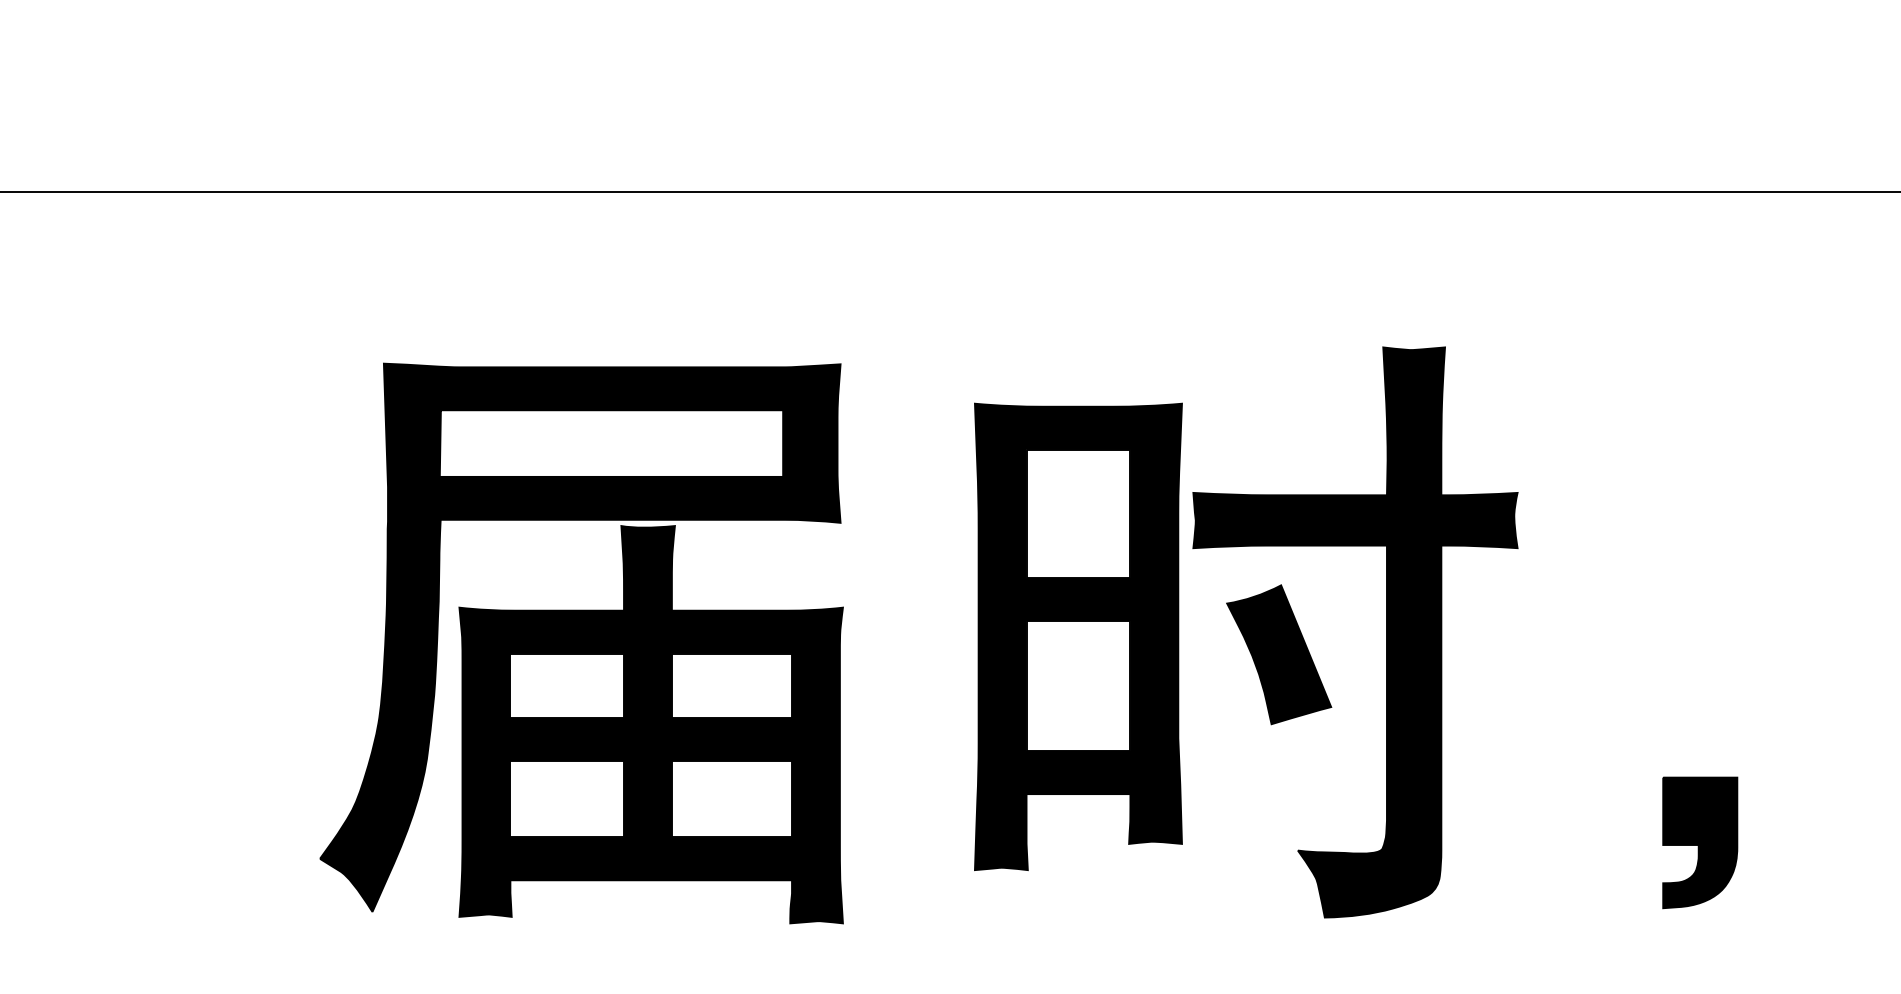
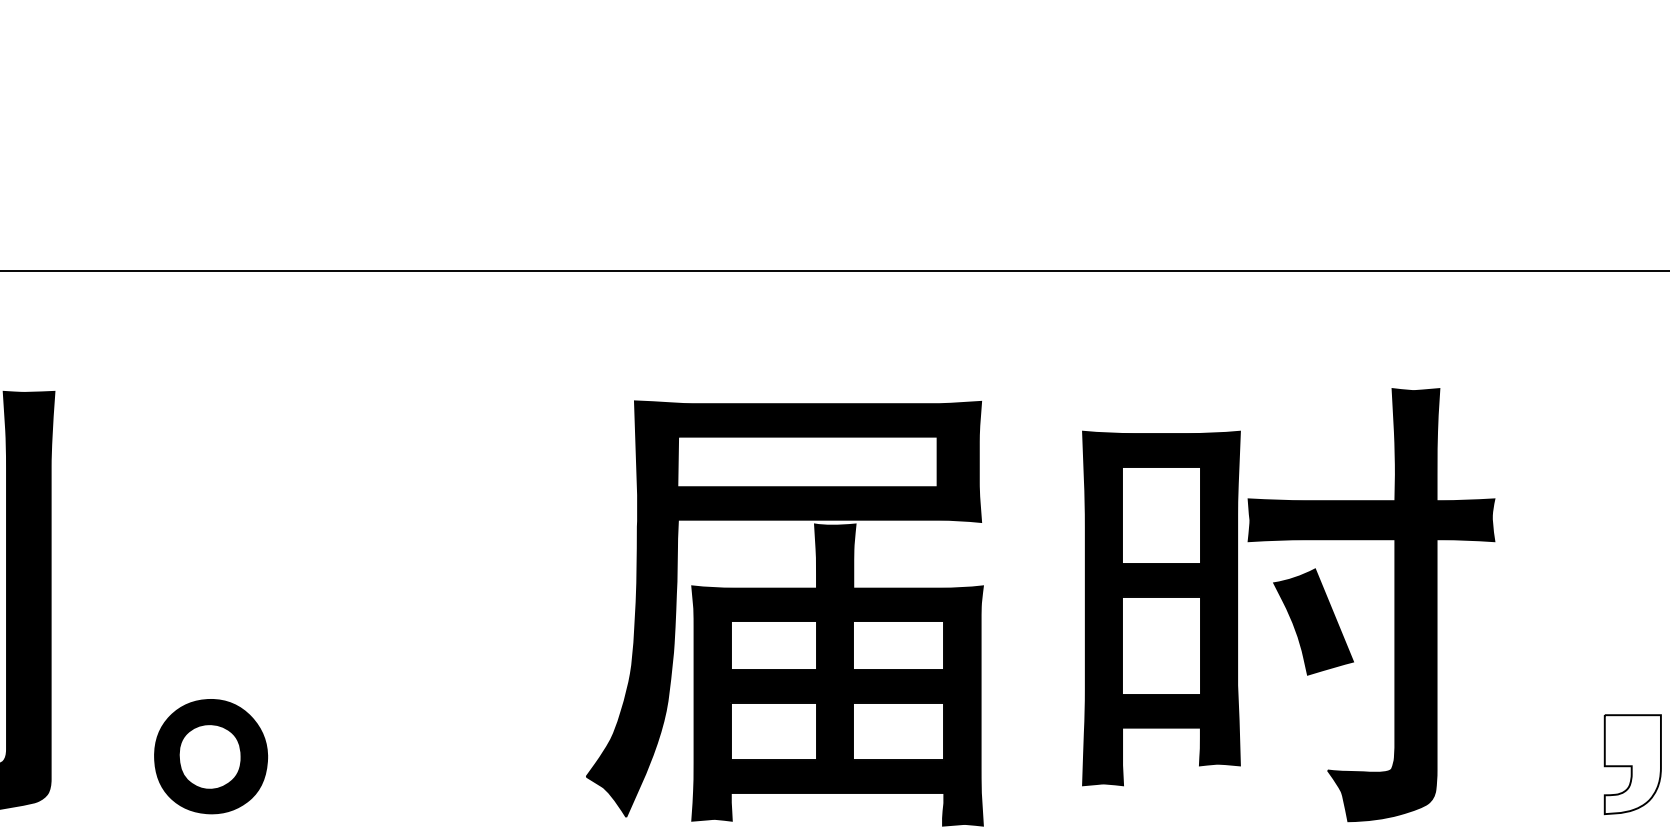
fill: (1699, 842) -> (1632, 764), removed

